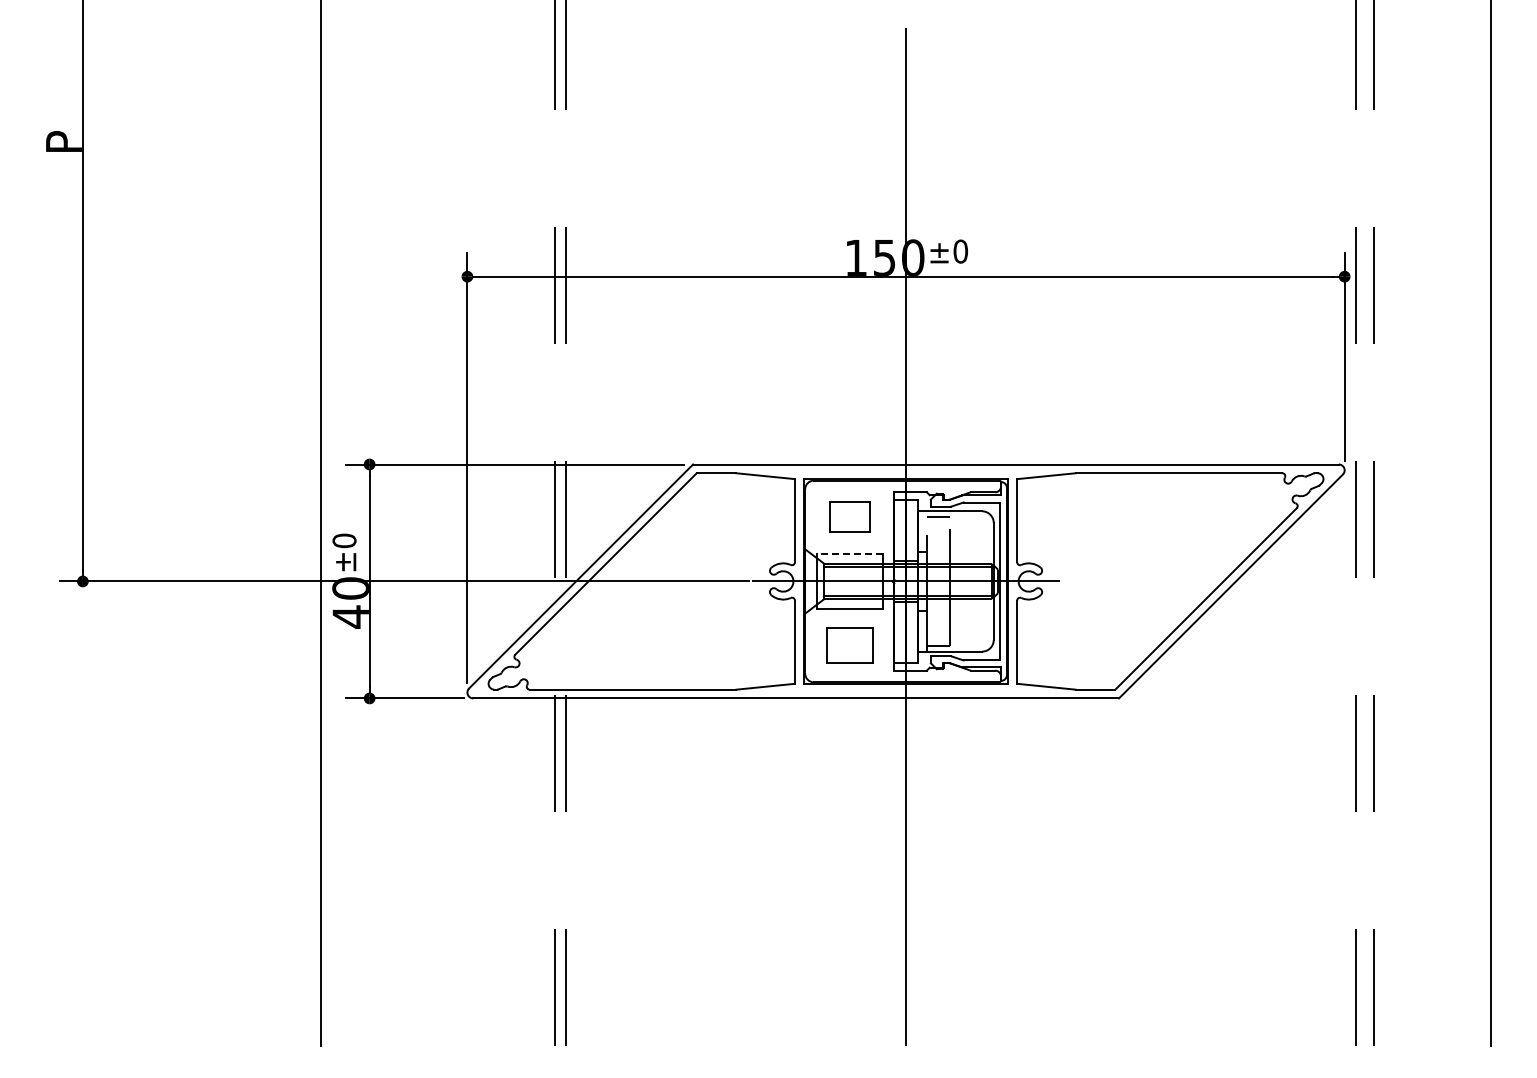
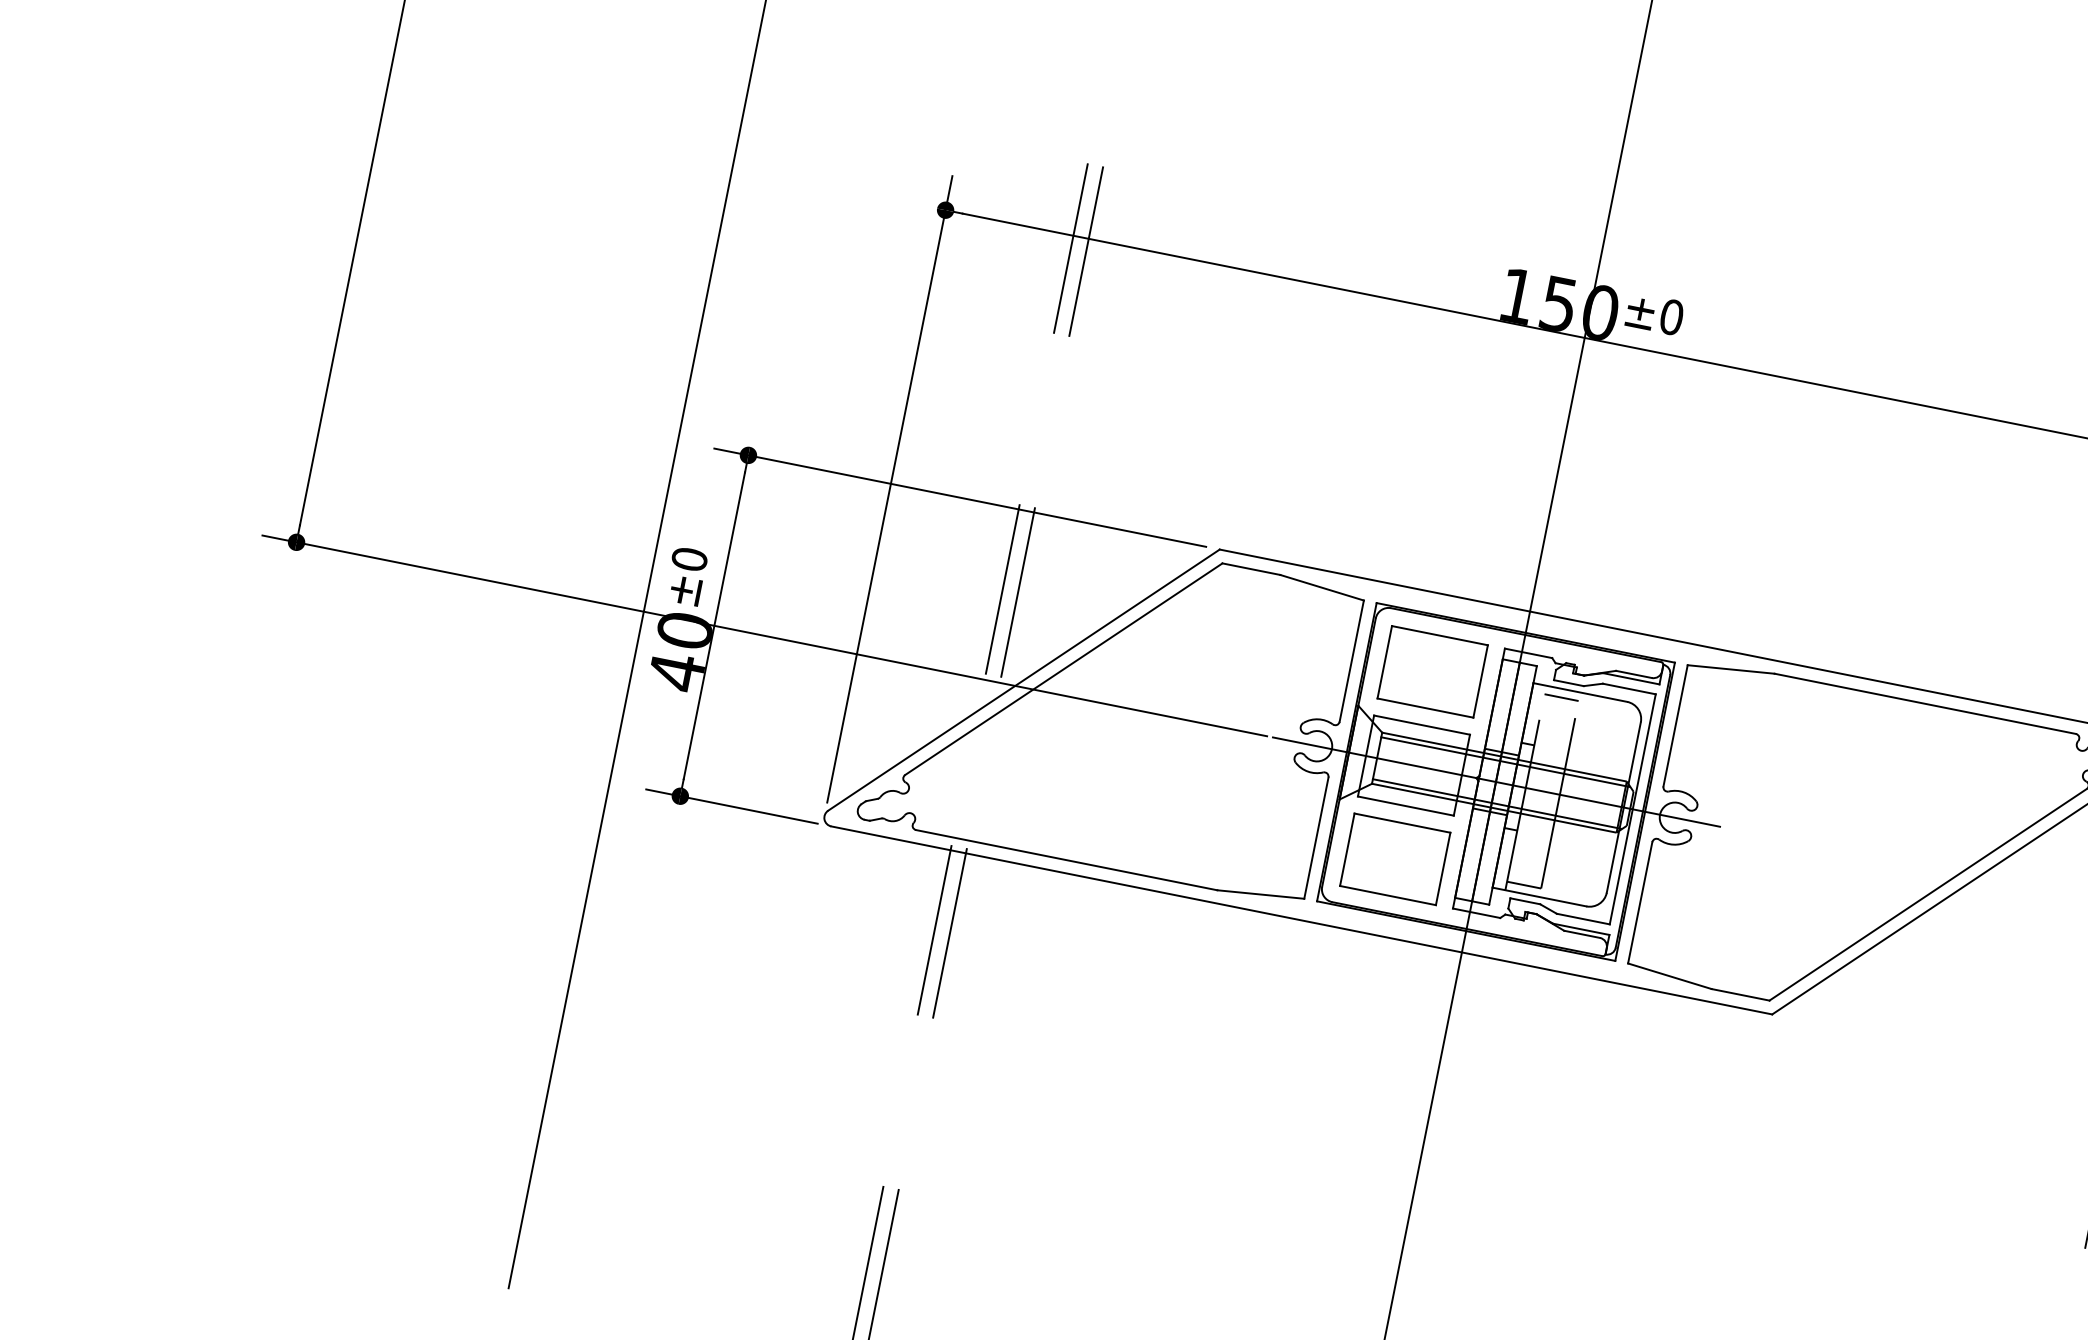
part: (849, 516) -> (1432, 670), size x1.67
line: (849, 553) -> (1421, 724), dashed -> solid
part: (849, 645) -> (1394, 858), size x1.43

